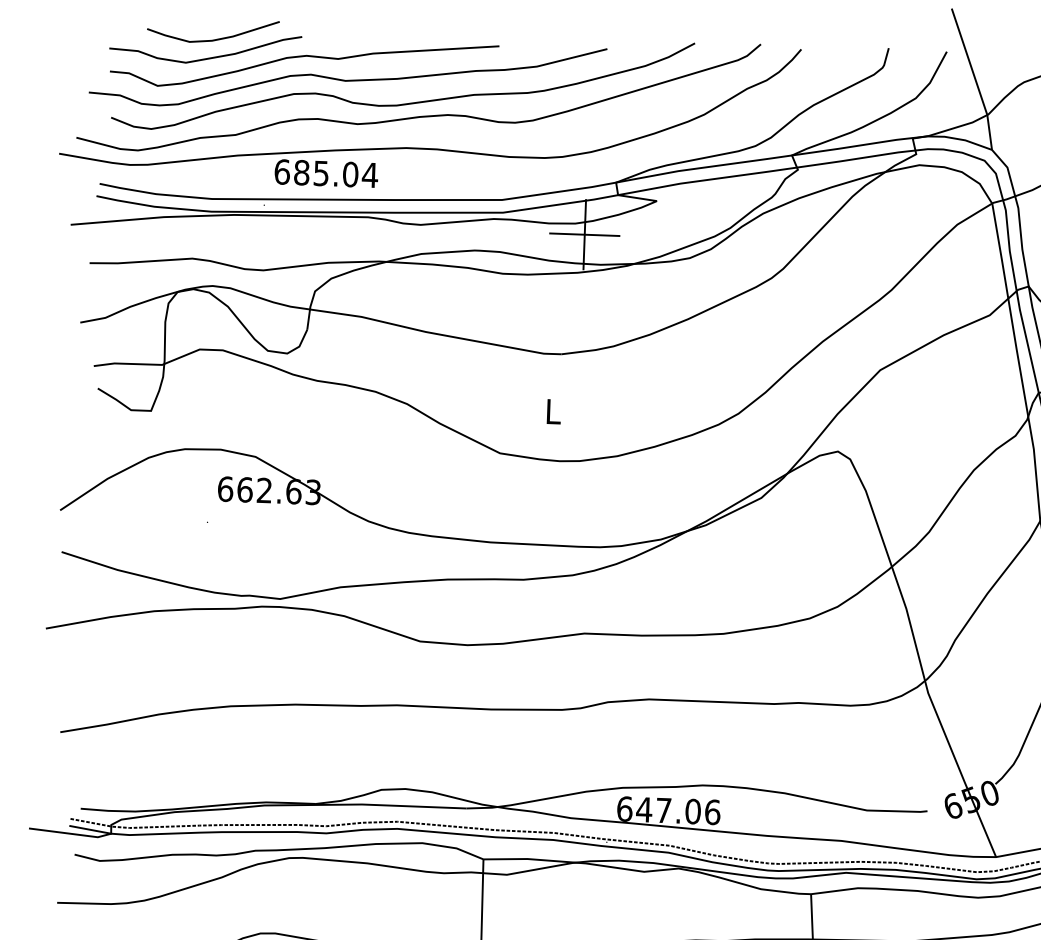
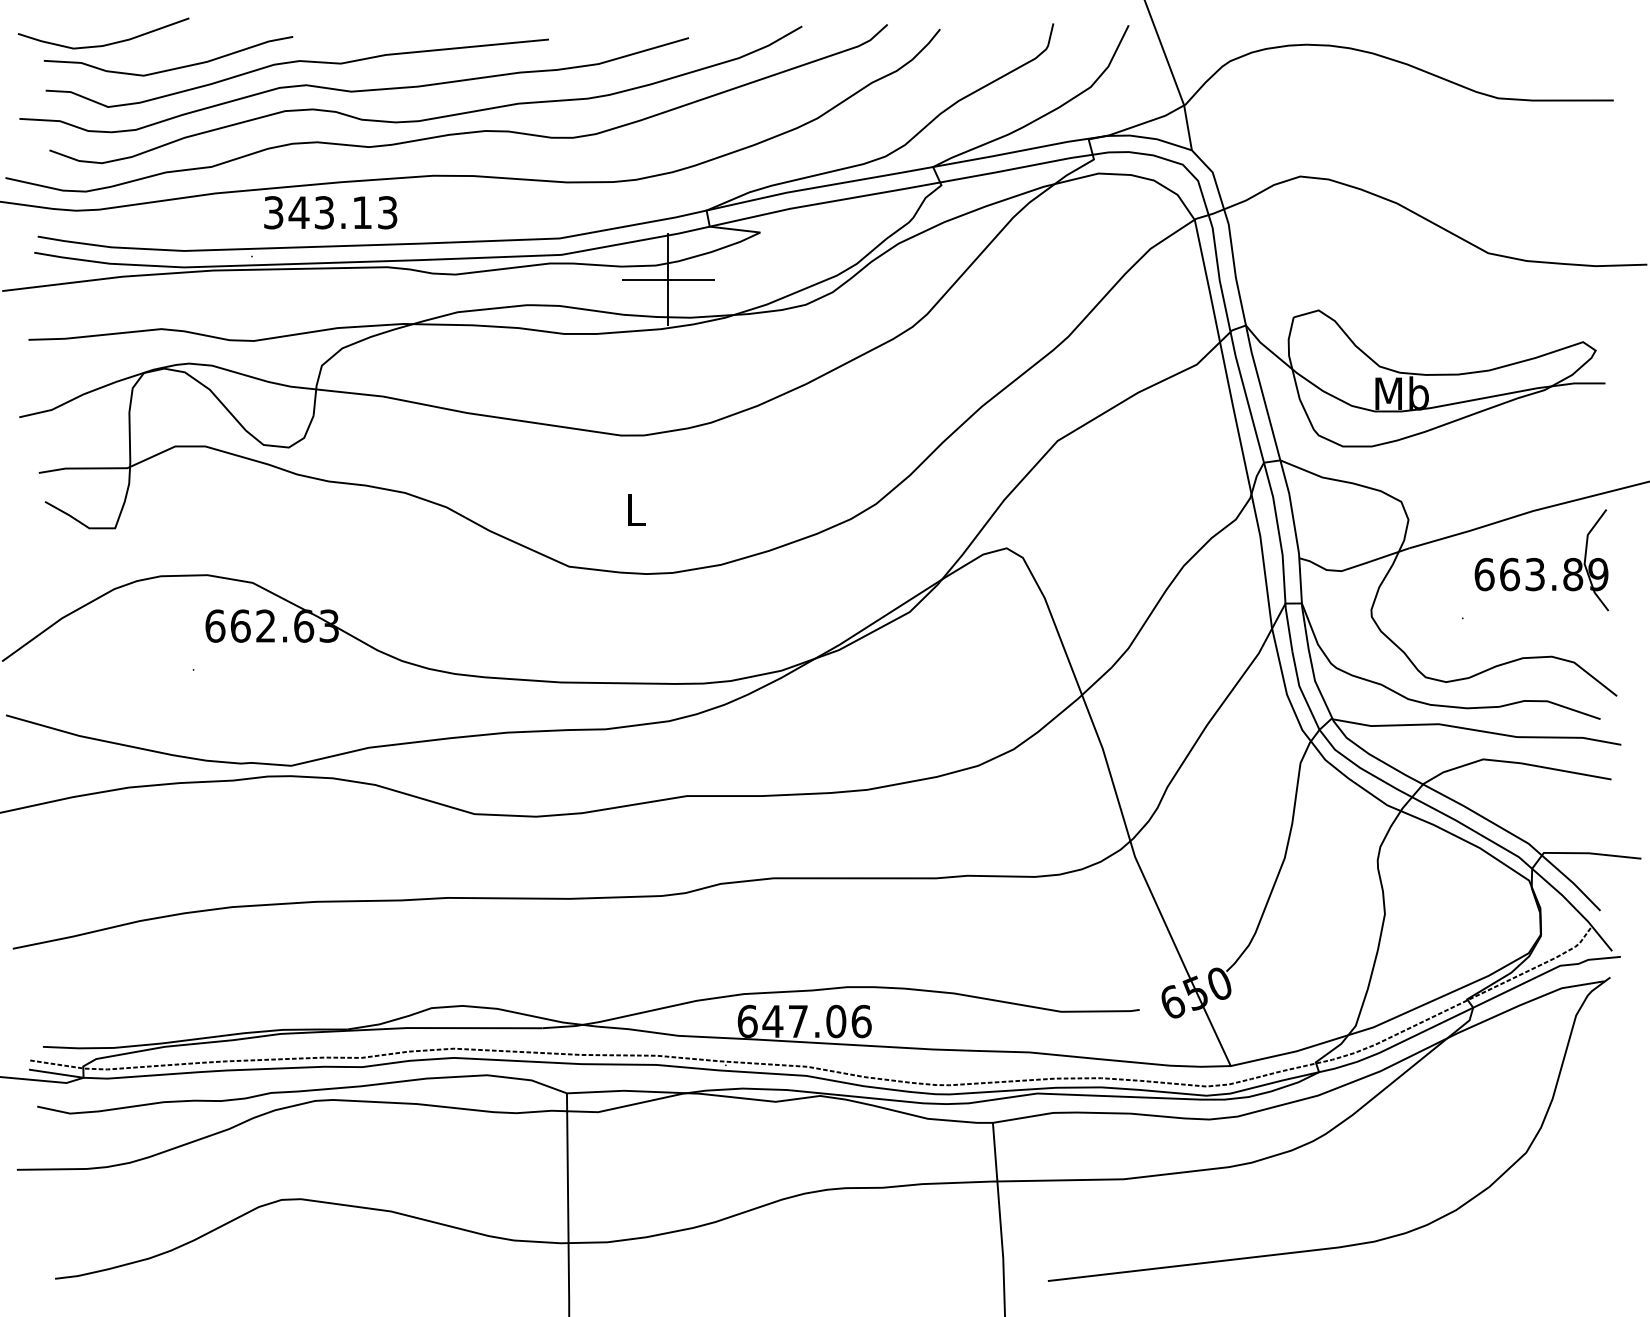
curve: (215, 38) -> (107, 43), moved
text: (326, 173) -> (331, 212), 685.04 -> 343.13

